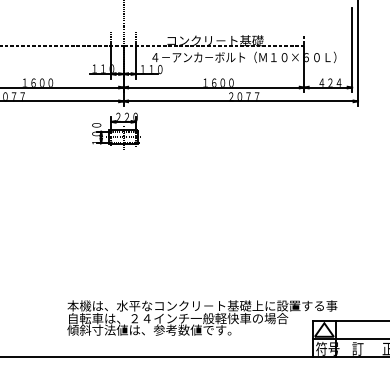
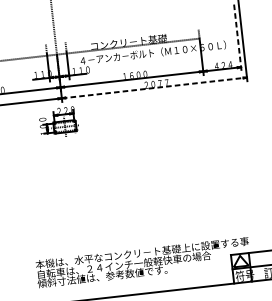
line: (352, 50) -> (238, 37), solid -> dashed
line: (241, 101) -> (154, 88), solid -> dashed

